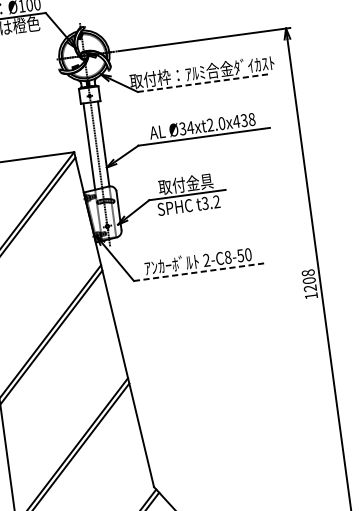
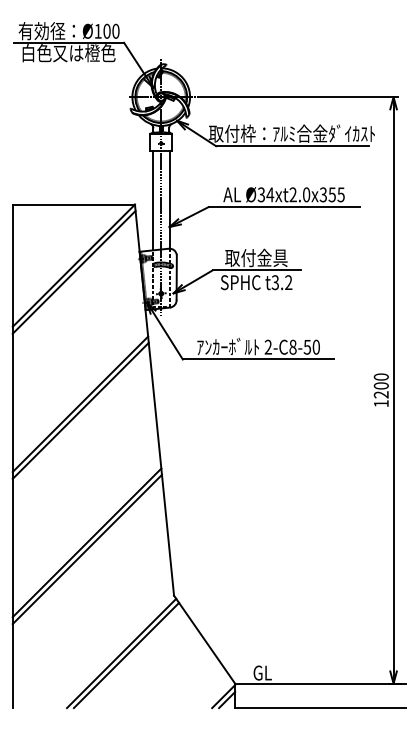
line: (204, 83) -> (292, 146), dashed -> solid
text: (243, 120) -> (331, 194), Ø34xt2.0x438 -> Ø34xt2.0x355
line: (199, 272) -> (258, 359), dashed -> solid
text: (308, 272) -> (381, 376), 1208 -> 1200

